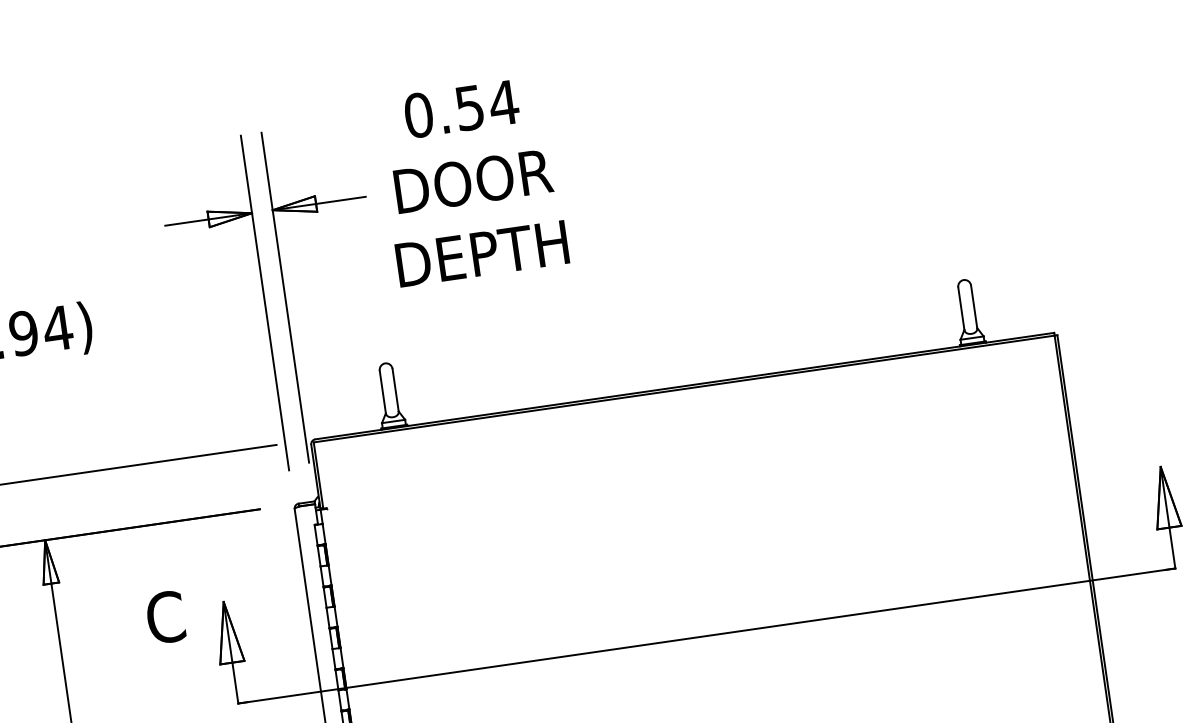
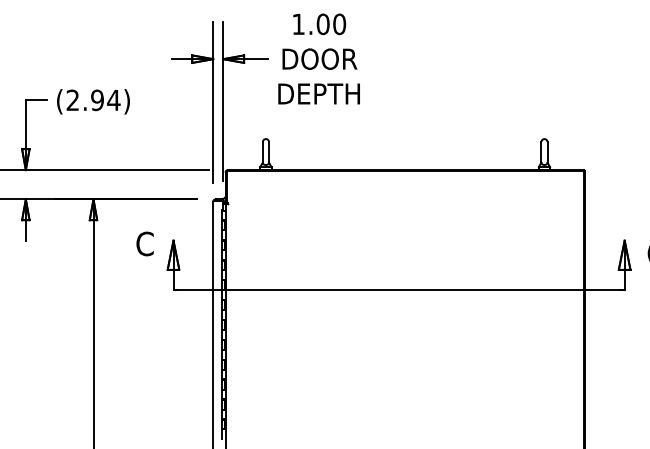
text: (462, 109) -> (319, 24), 0.54 -> 1.00

